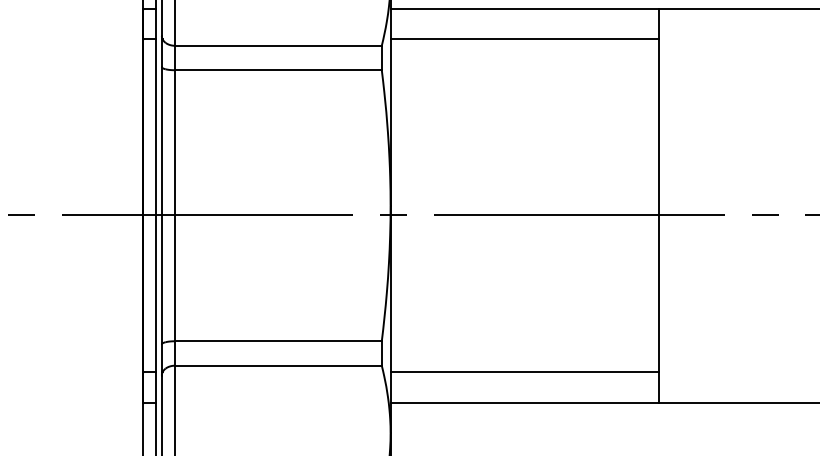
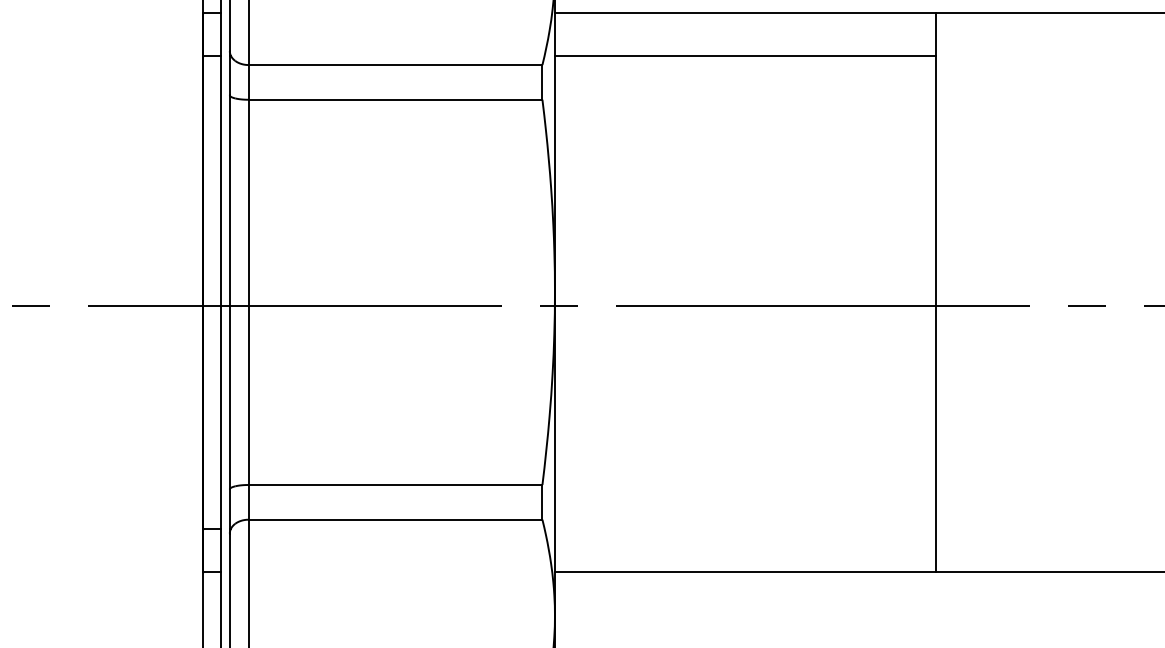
line: (524, 372) -> (745, 529), removed

